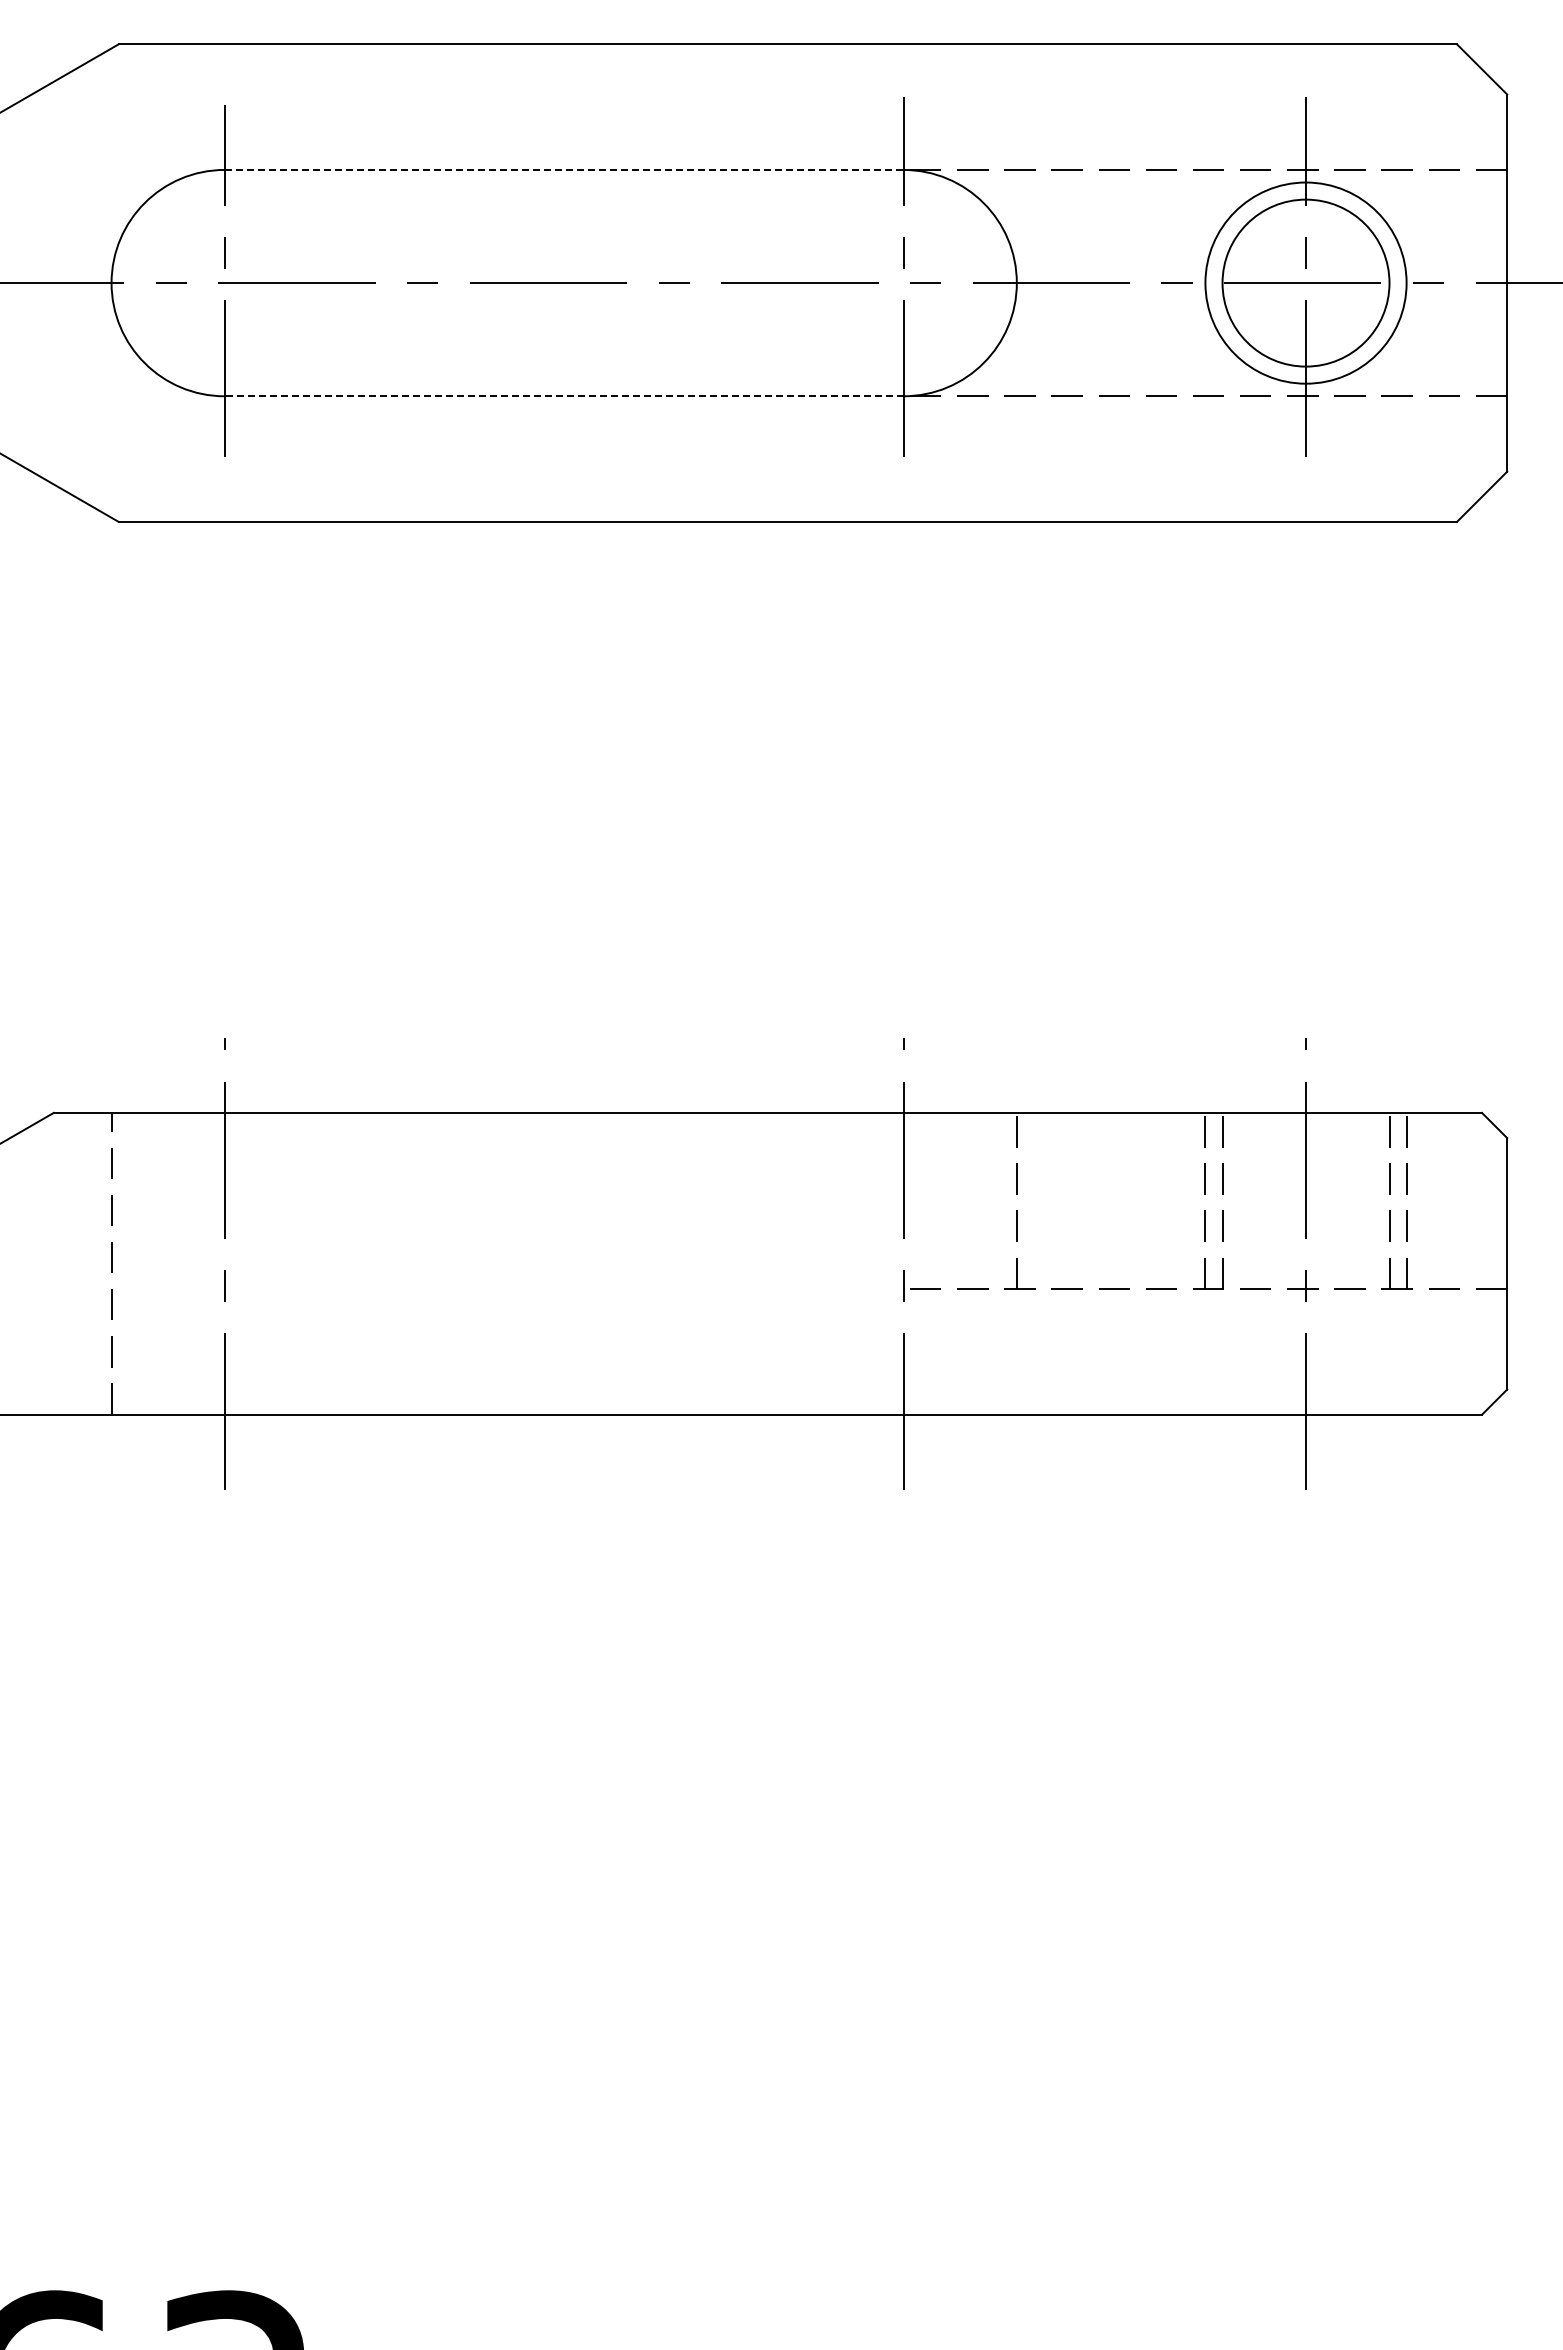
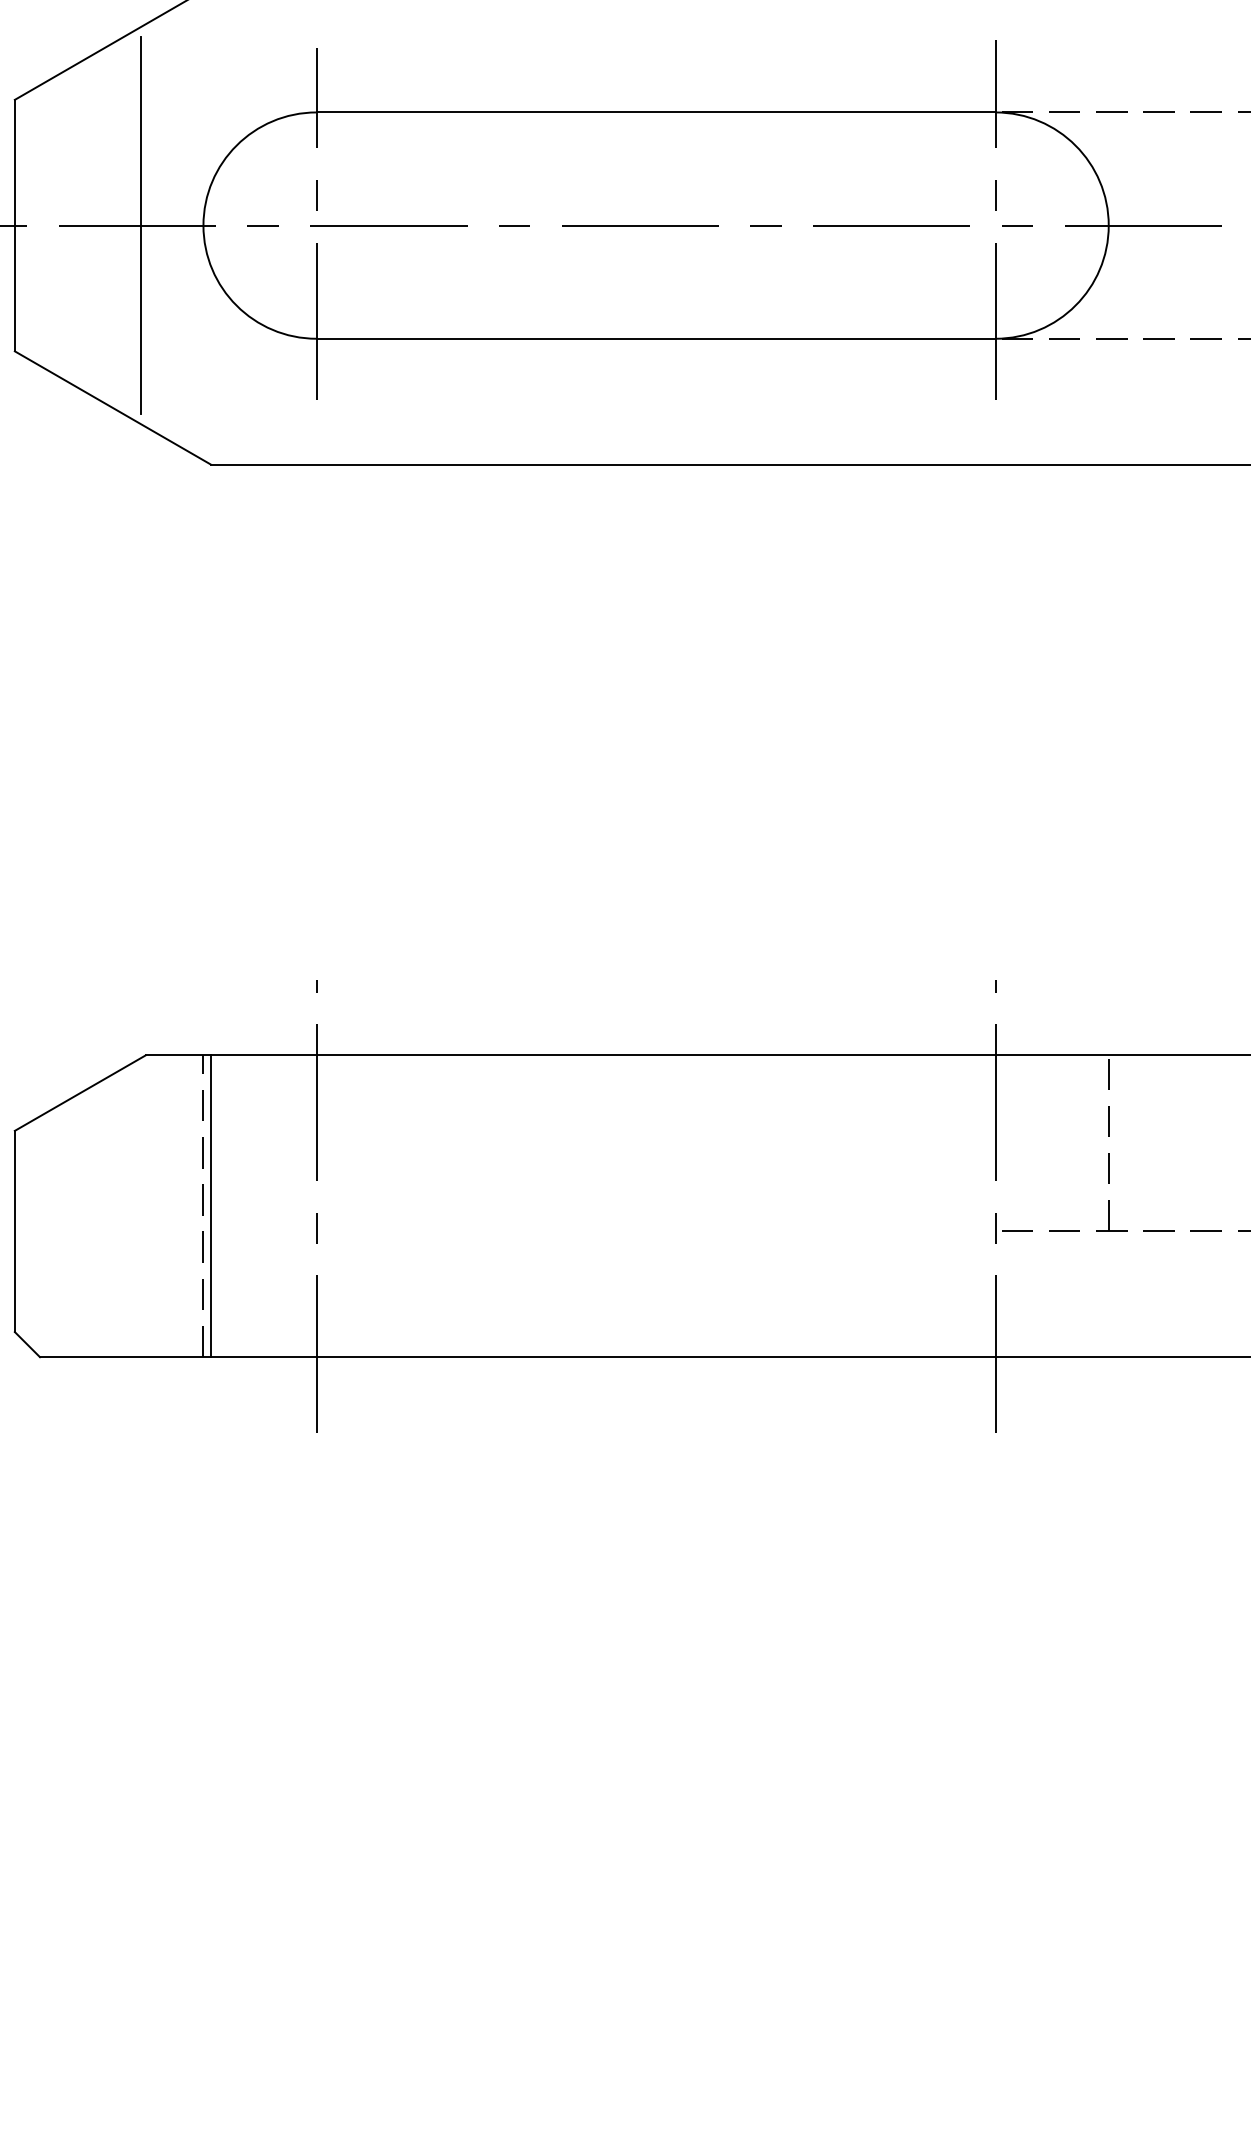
line: (564, 169) -> (656, 111), dashed -> solid
line: (48, 282) -> (140, 224), added
line: (563, 396) -> (655, 338), dashed -> solid
line: (118, 1263) -> (210, 1205), added

